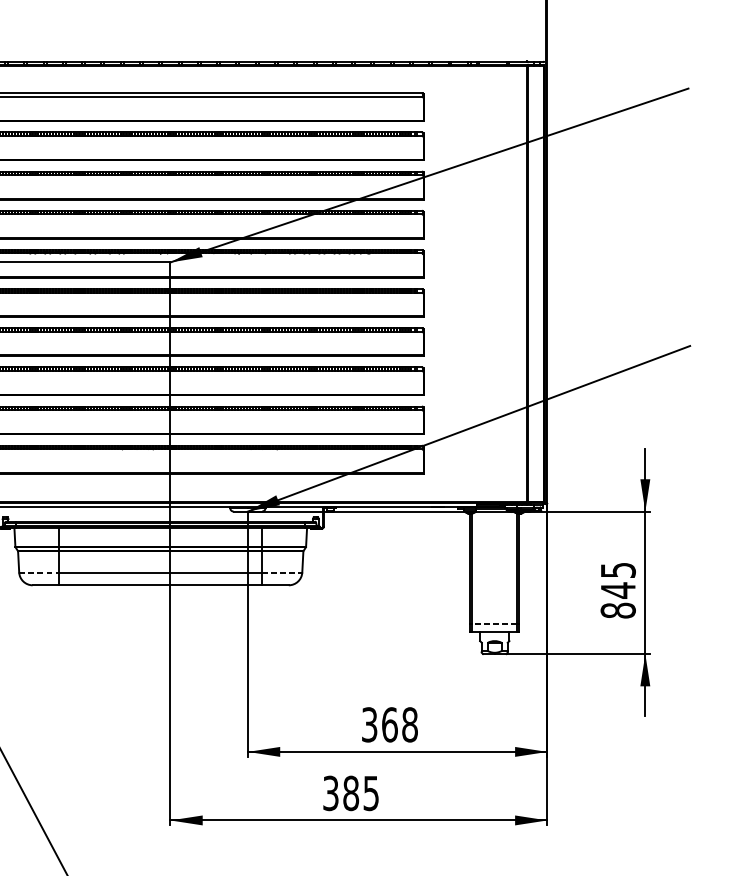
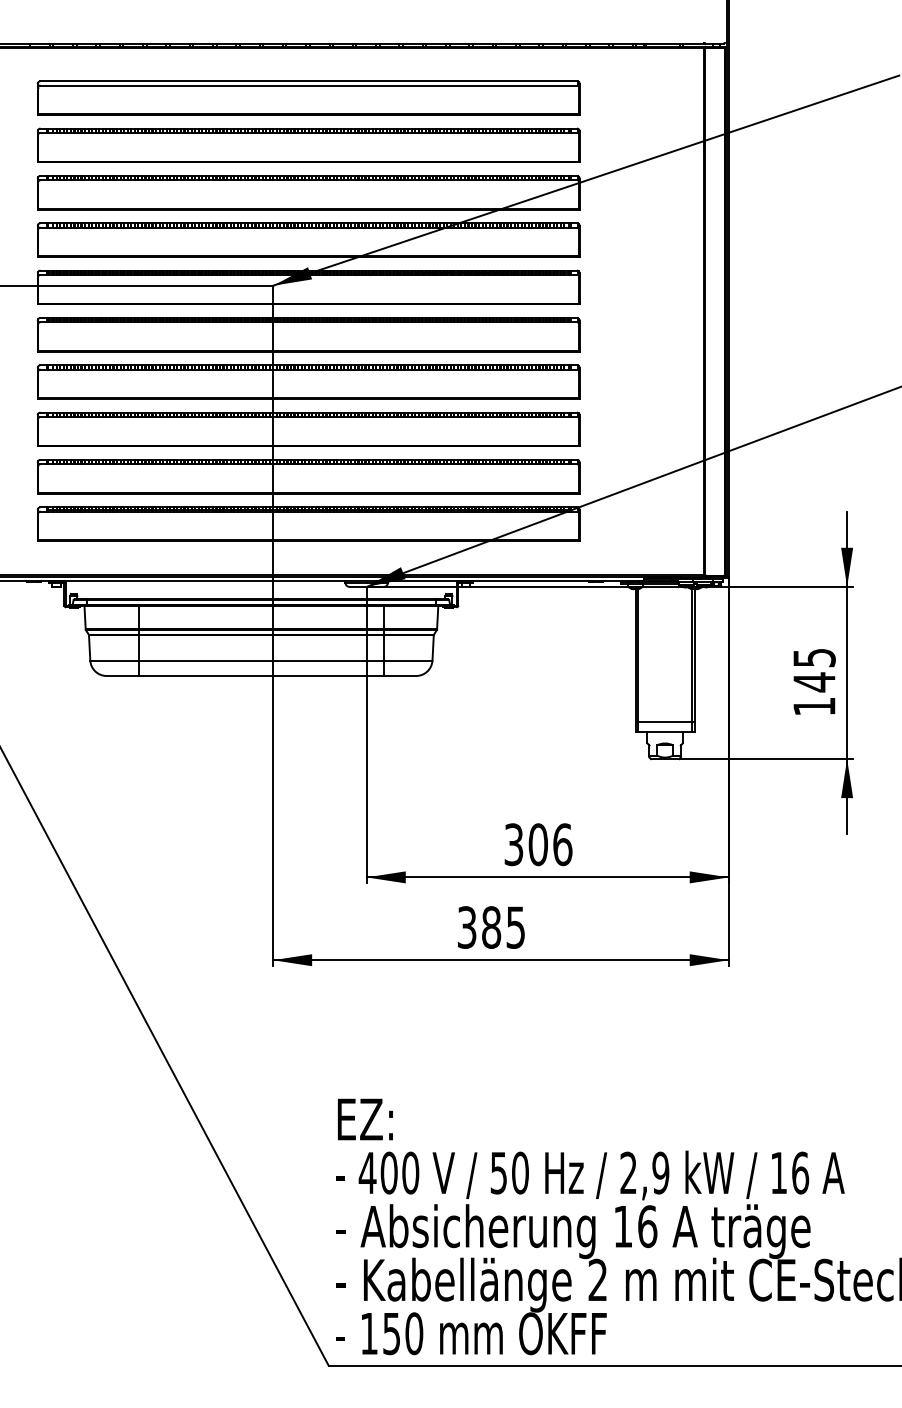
line: (40, 572) -> (115, 660), dashed -> solid
line: (282, 572) -> (408, 660), dashed -> solid
text: (618, 610) -> (814, 706), 845 -> 145
line: (494, 623) -> (664, 722), dashed -> solid
text: (399, 724) -> (550, 844), 368 -> 306

